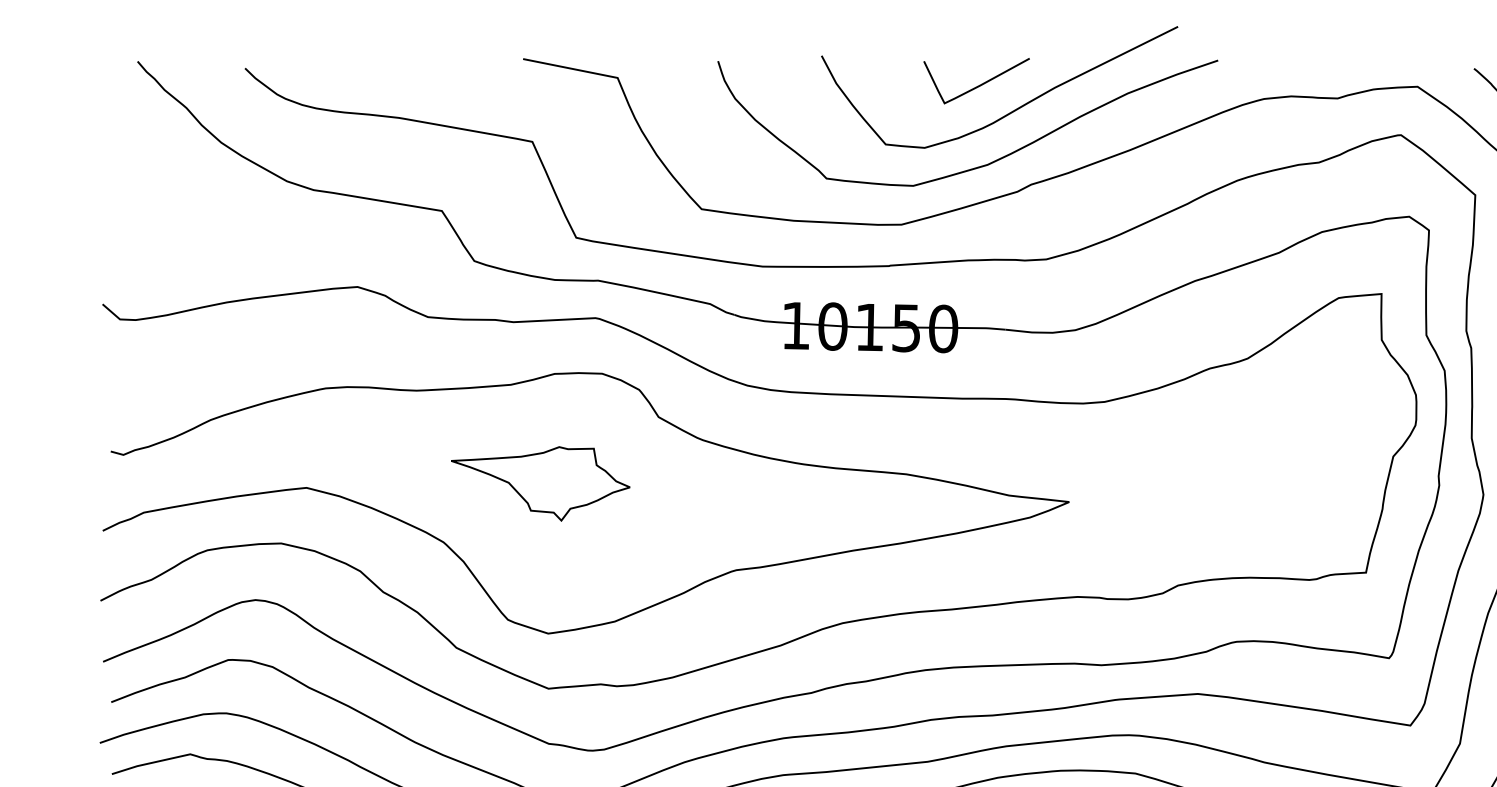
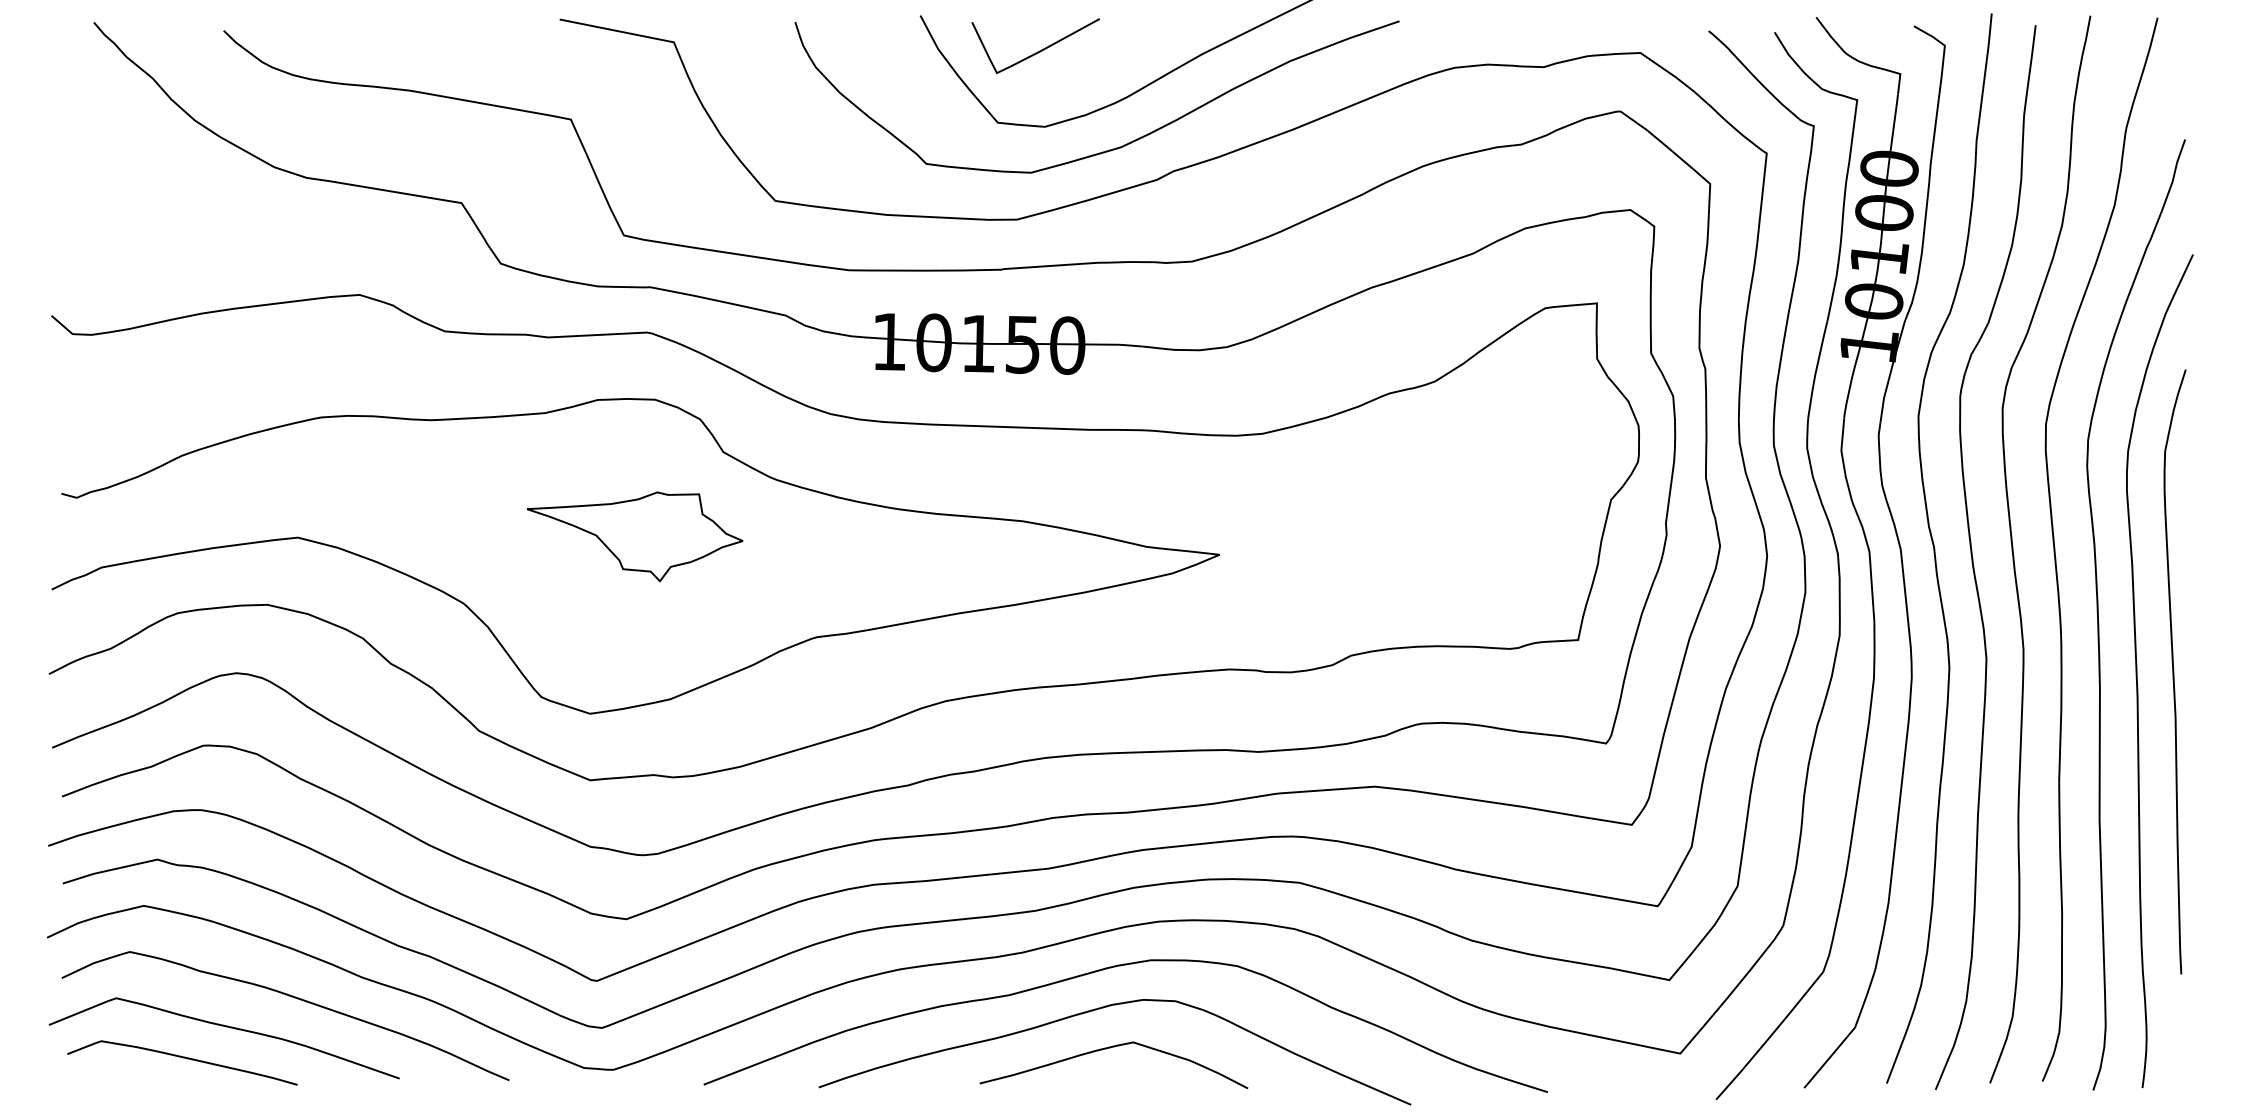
curve: (978, 85) -> (1037, 51), moved
part: (540, 483) -> (634, 536), moved

